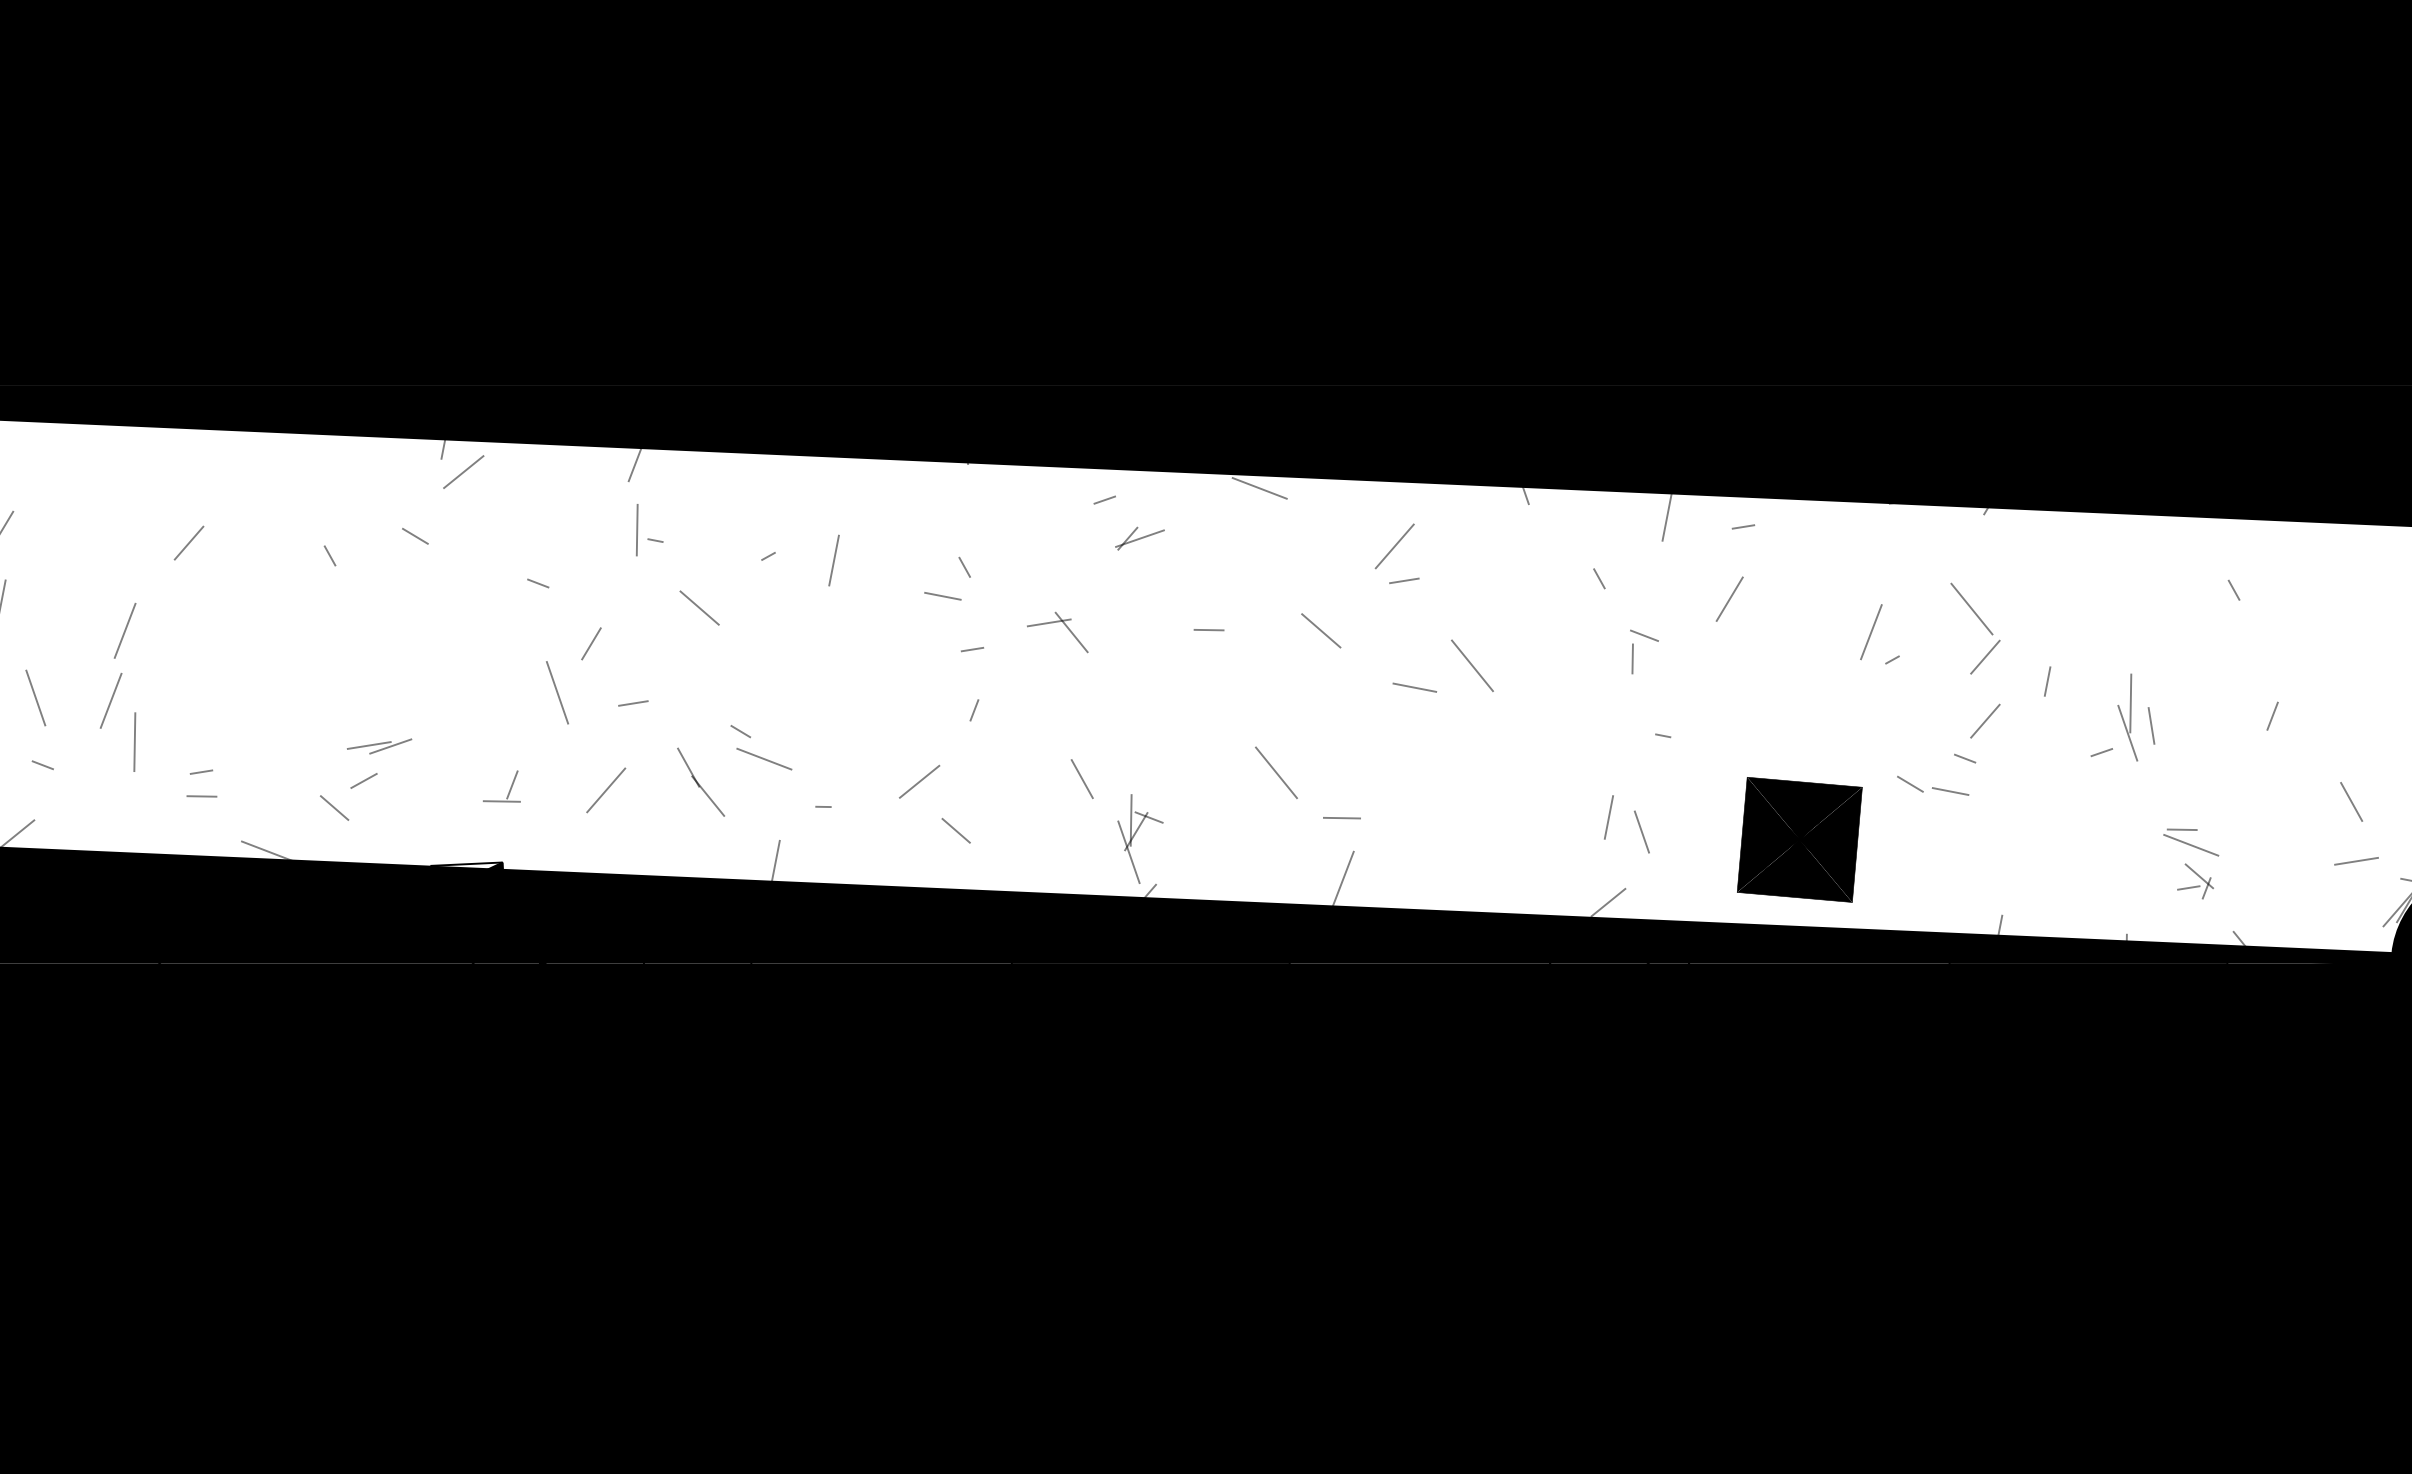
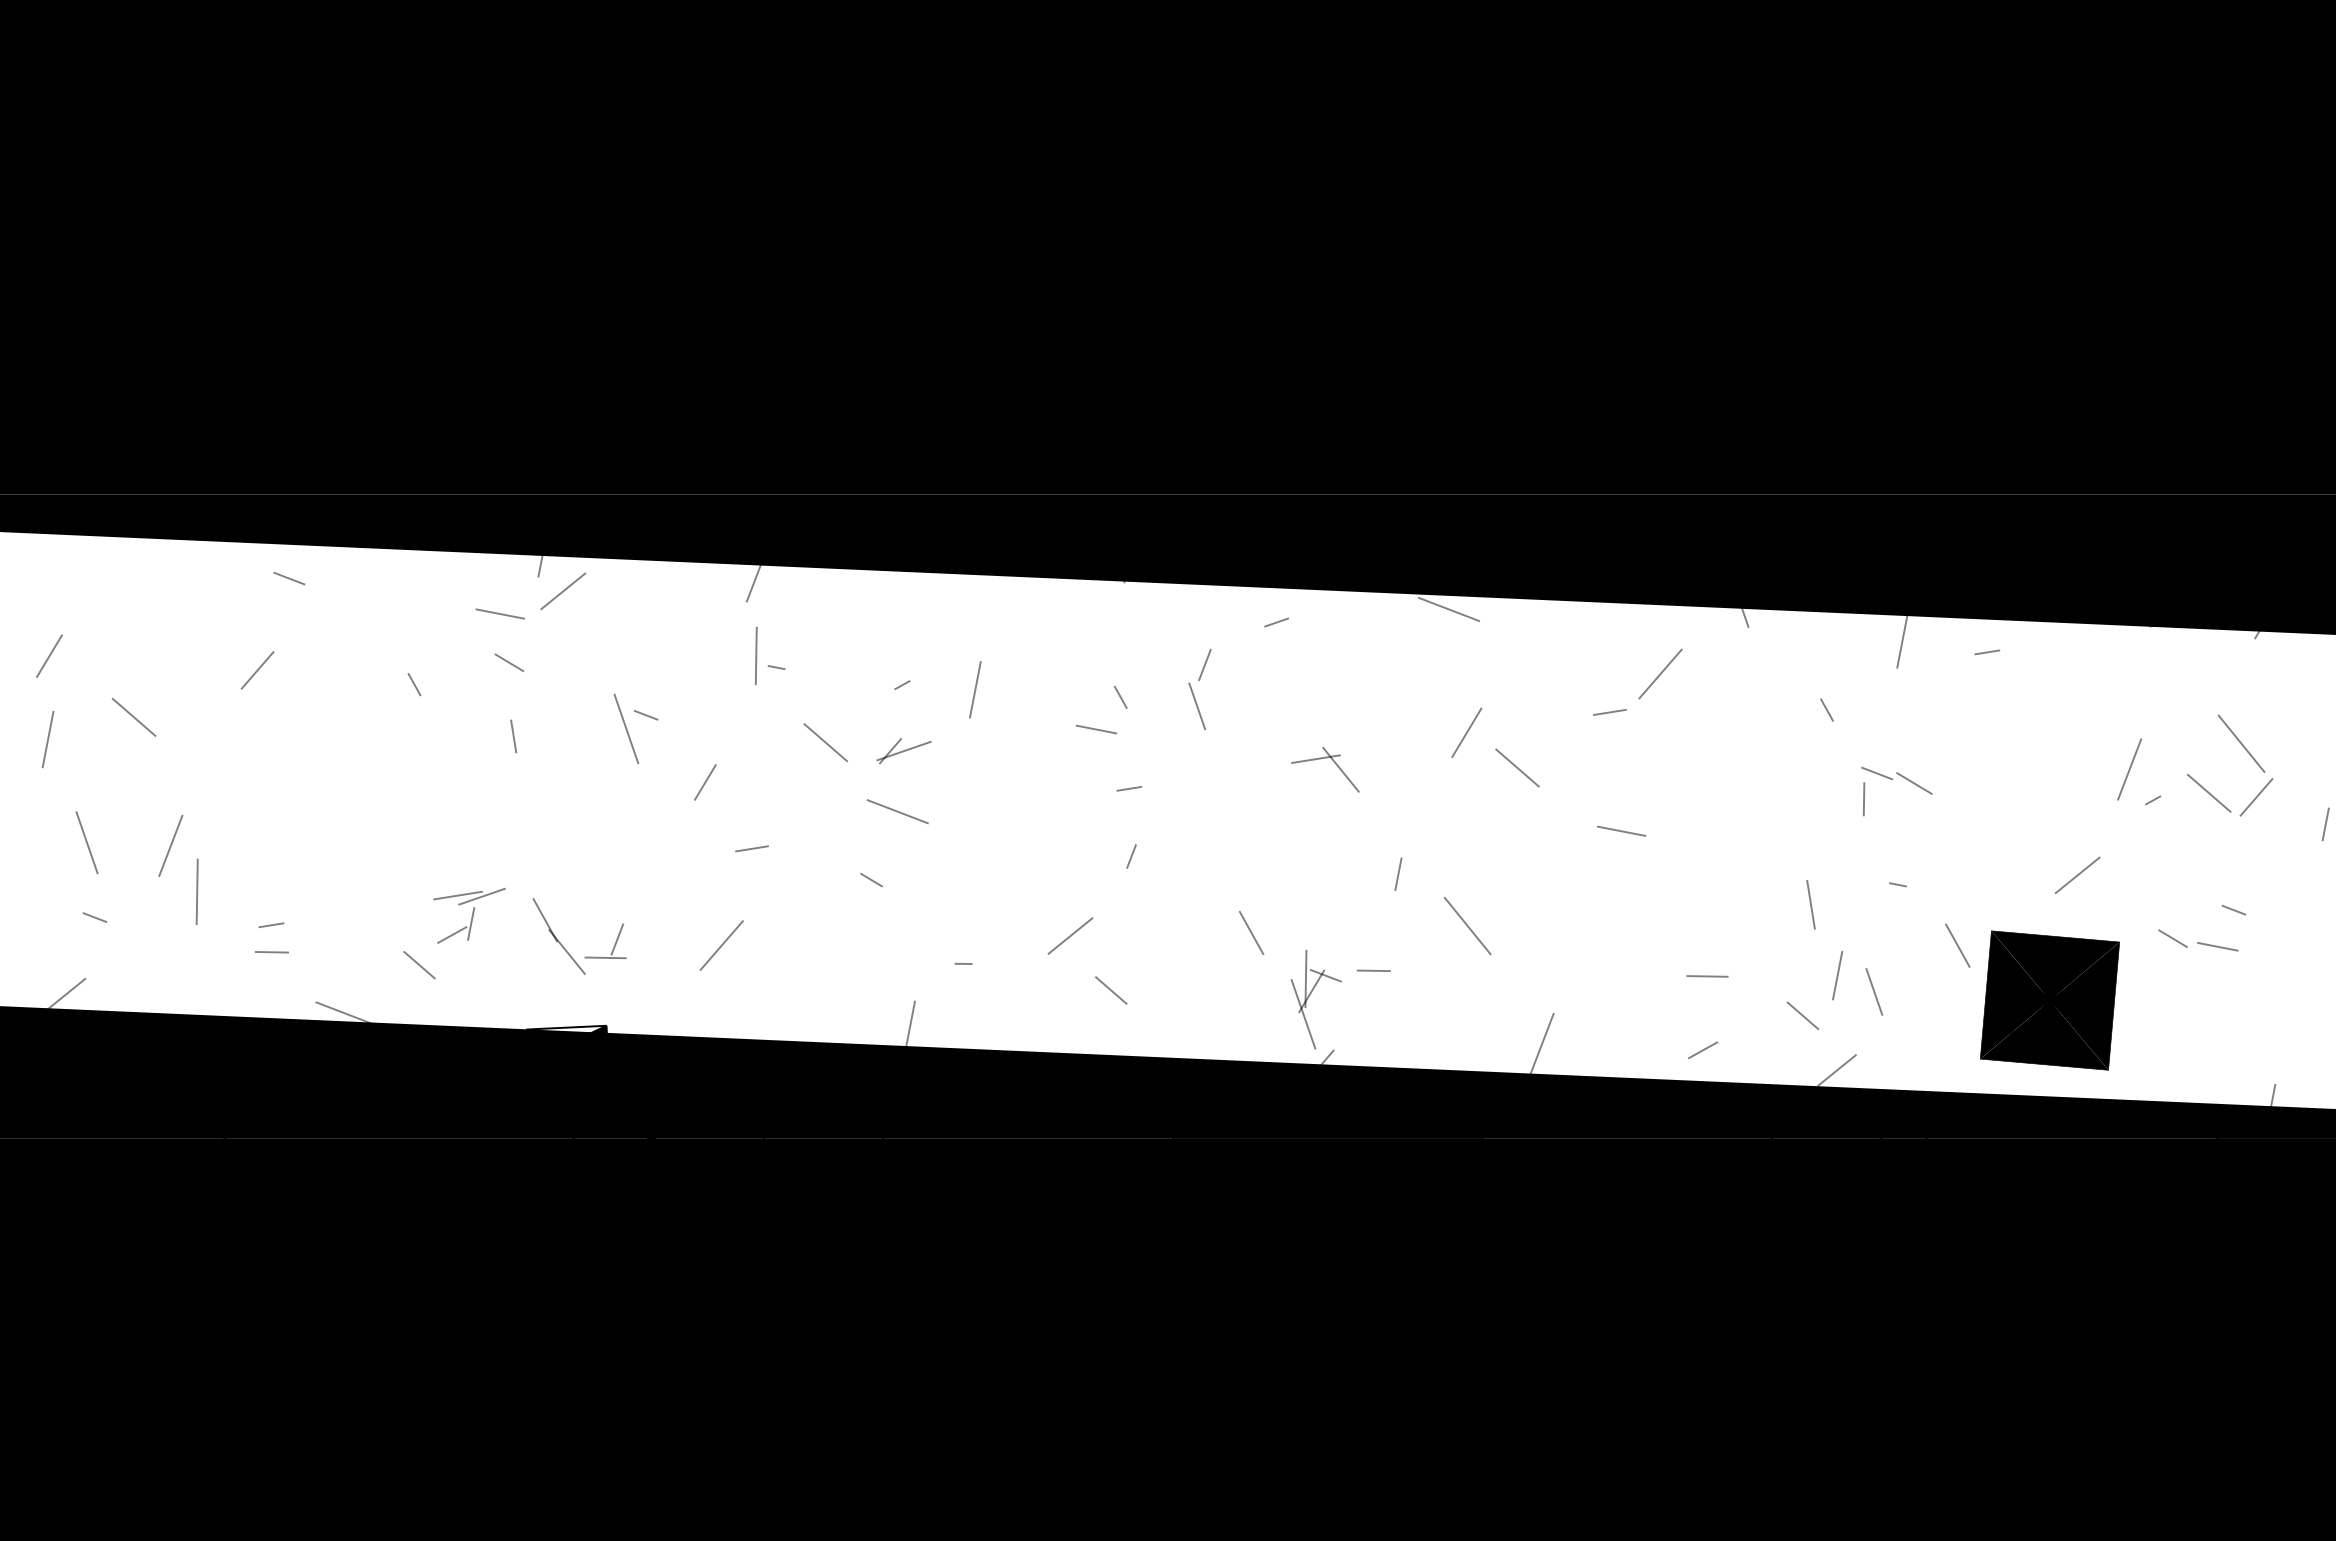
line: (217, 460) -> (289, 578), added
line: (406, 492) -> (499, 614), added
line: (1040, 537) -> (1205, 664), added
part: (1139, 538) -> (903, 750), moved
line: (1394, 545) -> (1660, 673), moved
line: (1033, 575) -> (1197, 706), added
line: (77, 584) -> (133, 716), added
line: (1729, 598) -> (1466, 731), moved
line: (419, 602) -> (514, 736), added
part: (1057, 622) -> (1325, 758), moved
line: (125, 630) -> (186, 767), removed
line: (1208, 630) -> (1373, 971), moved
line: (1677, 644) -> (1913, 783), added
line: (1942, 653) -> (2208, 793), added
line: (1472, 665) -> (1685, 806), removed
line: (557, 692) -> (626, 728), moved
line: (1985, 720) -> (2256, 867), removed
line: (1214, 726) -> (1398, 874), added
line: (1824, 727) -> (2077, 875), added
line: (1584, 753) -> (1810, 904), added
line: (764, 759) -> (897, 812), moved
line: (380, 770) -> (470, 923), added
part: (700, 781) -> (558, 935), moved
line: (1716, 790) -> (1957, 945), added
line: (1341, 818) -> (1706, 976), moved
line: (1577, 853) -> (1802, 1015), added
line: (1487, 884) -> (1702, 1050), added

